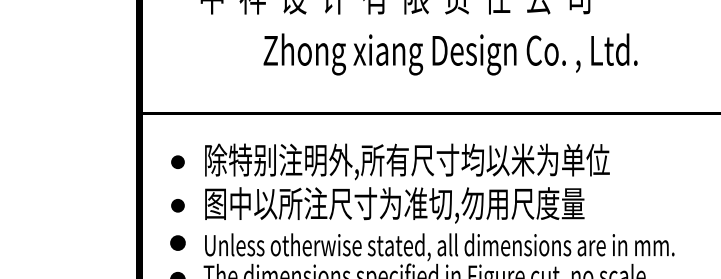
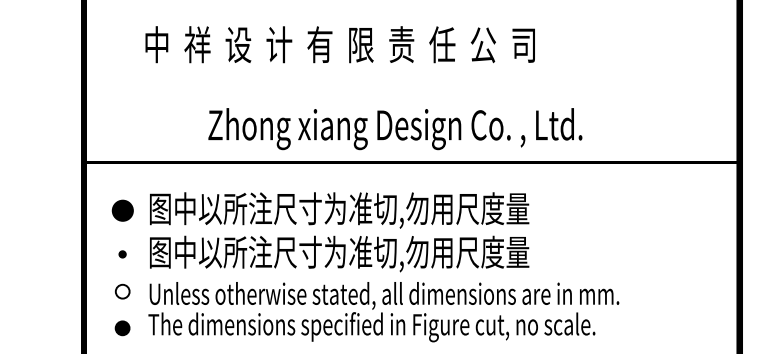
text: (450, 54) -> (395, 129), moved
part: (177, 161) -> (122, 210), size x1.6
text: (407, 161) -> (352, 210), 除特别注明外,所有尺寸均以米为单位 -> 图中以所注尺寸为准切,勿用尺度量
part: (177, 205) -> (122, 254), size x0.6
fill: (177, 242) -> (122, 291), removed

